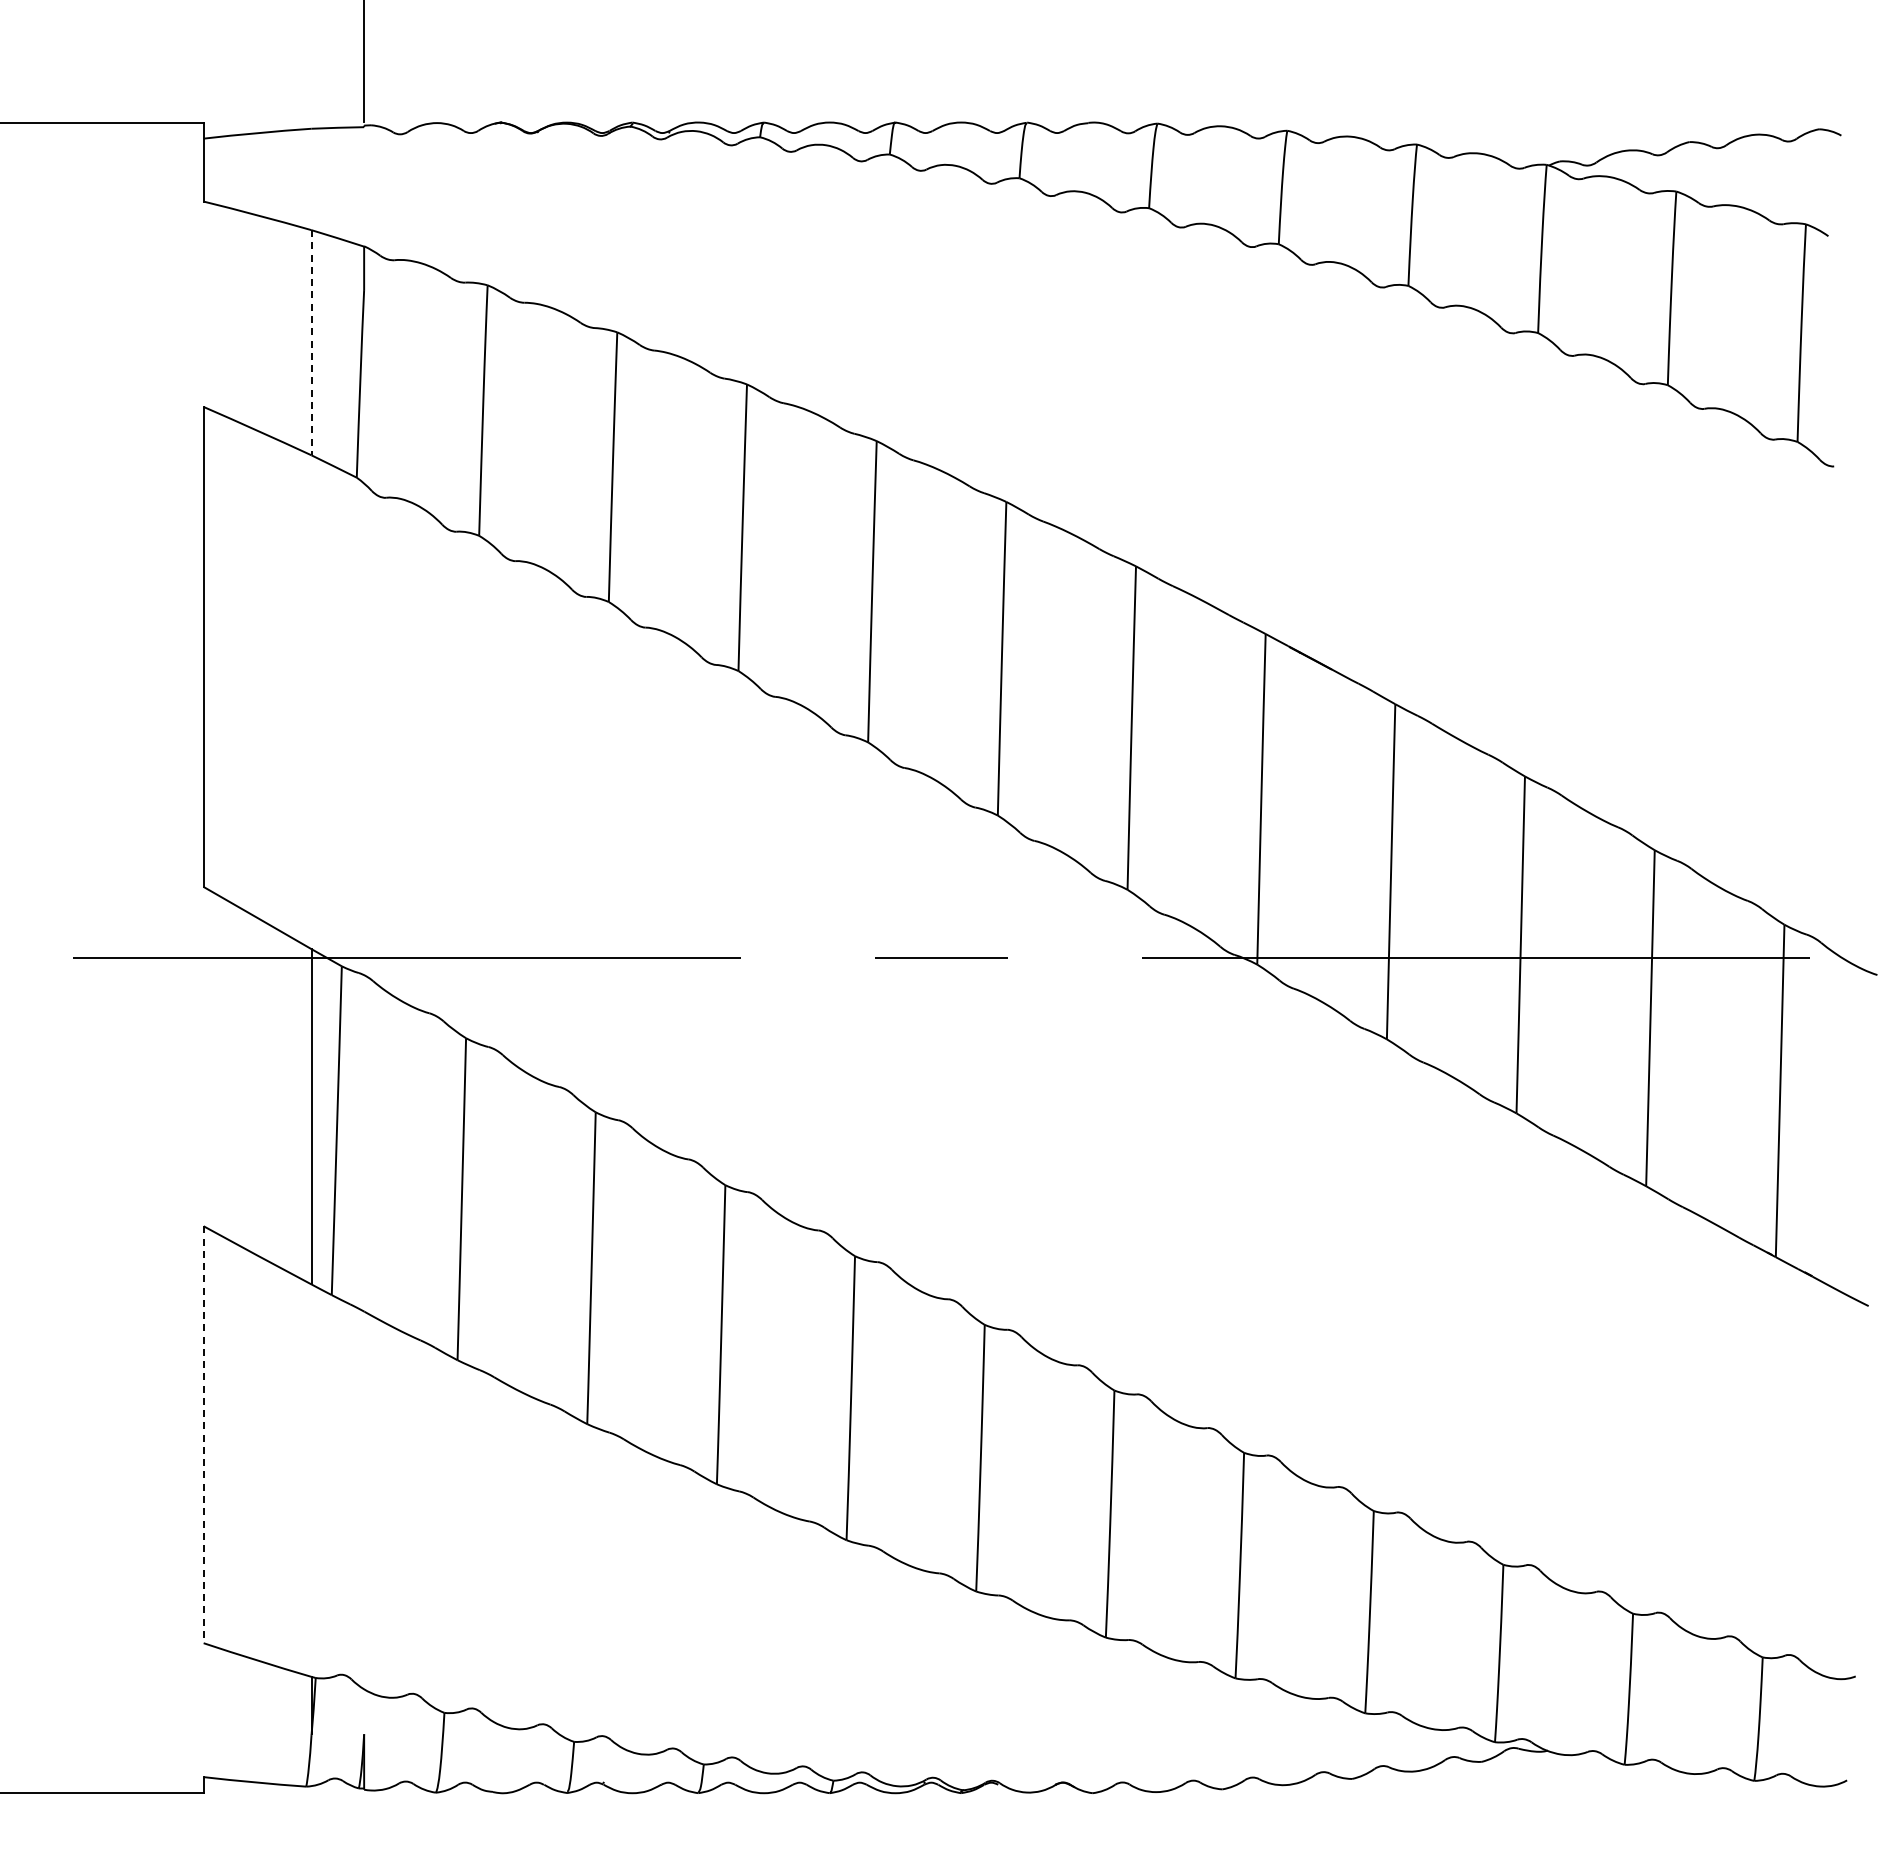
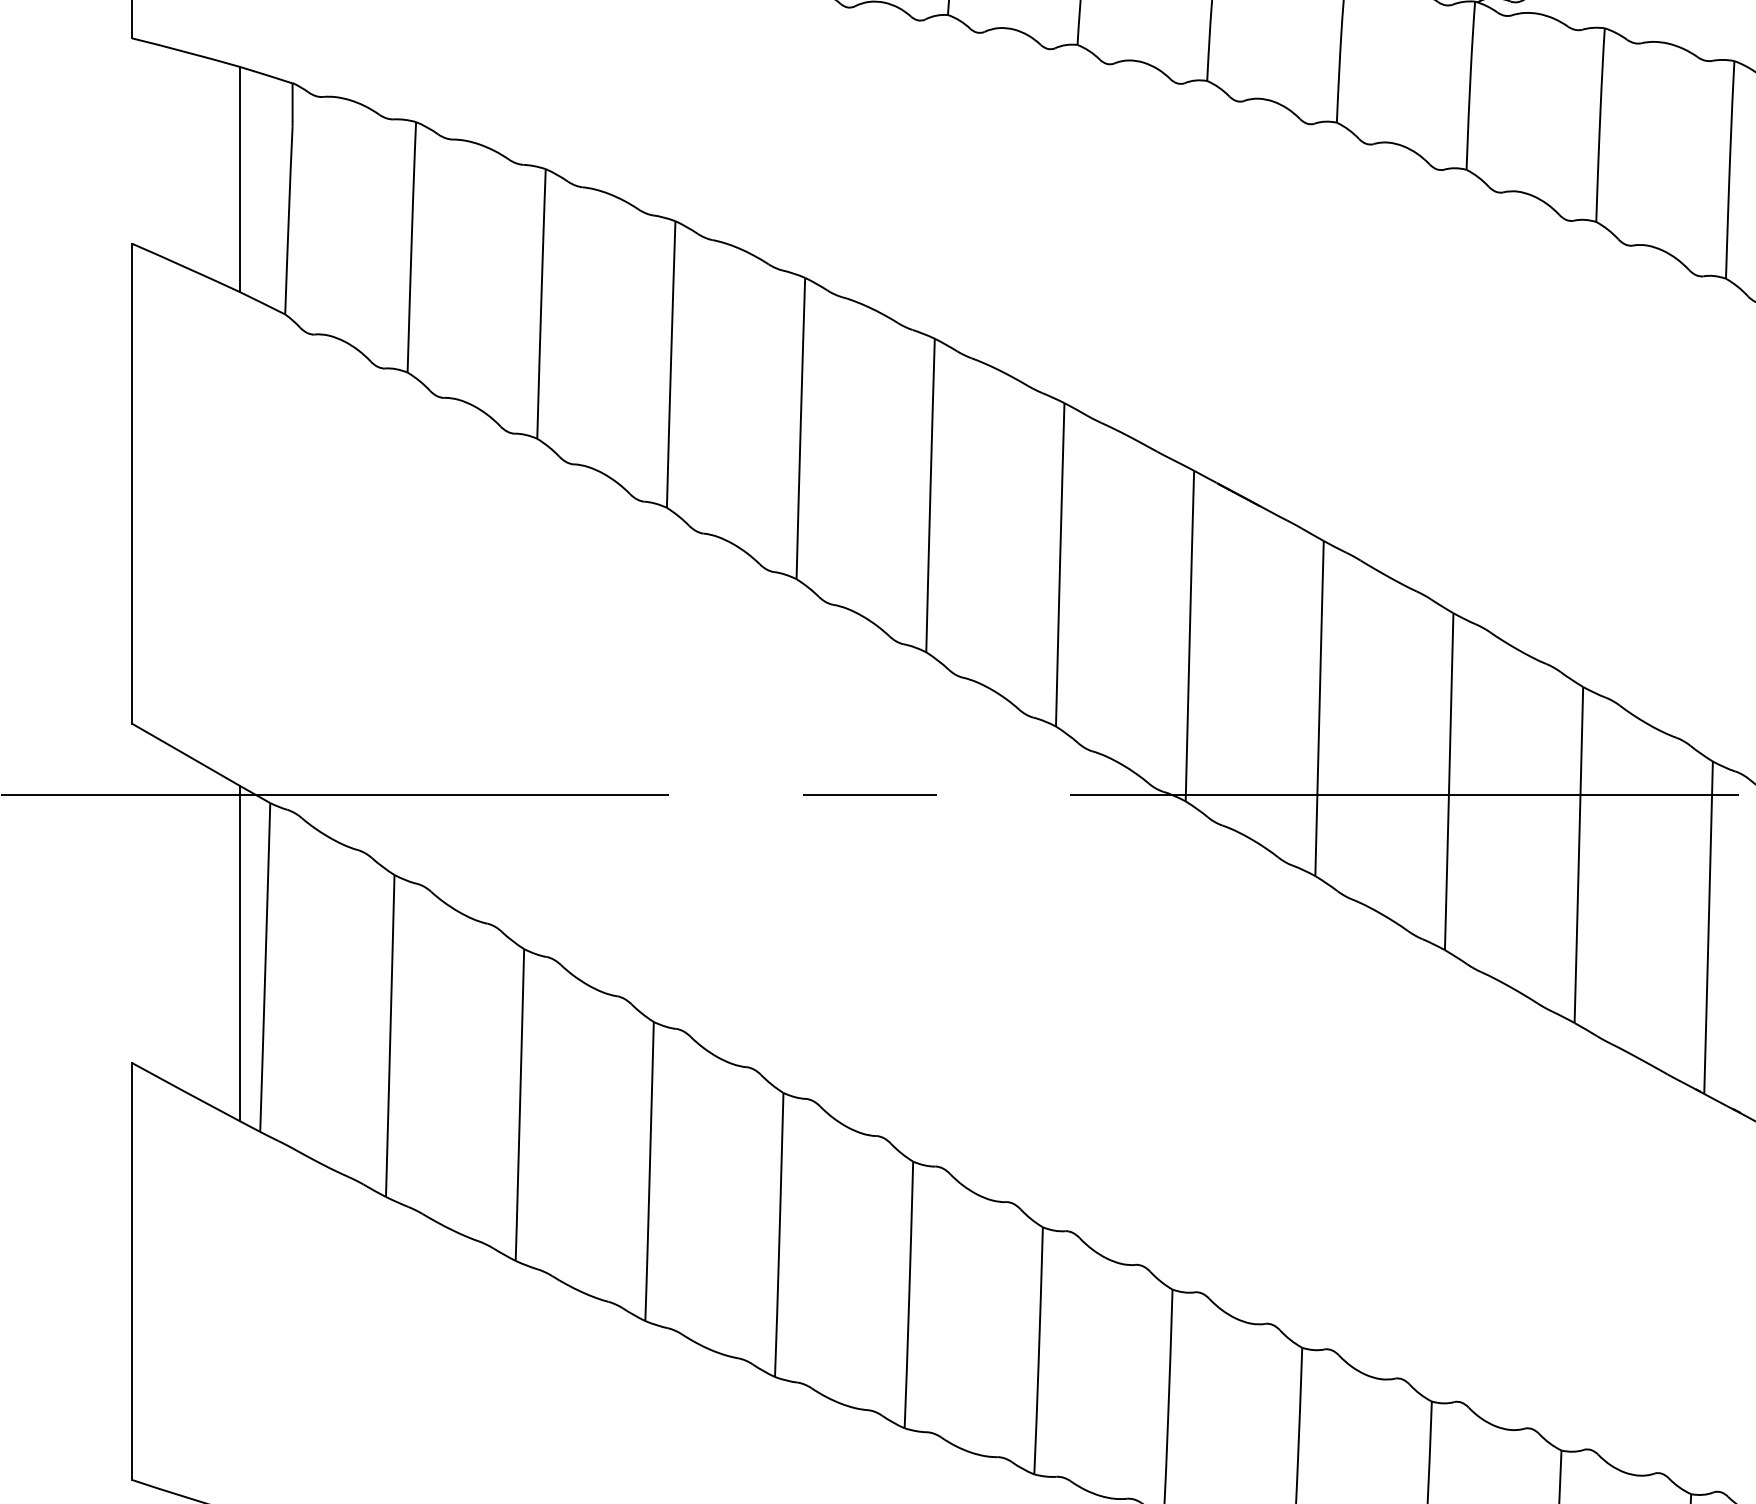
line: (311, 342) -> (239, 179), dashed -> solid
line: (203, 1435) -> (131, 1272), dashed -> solid

